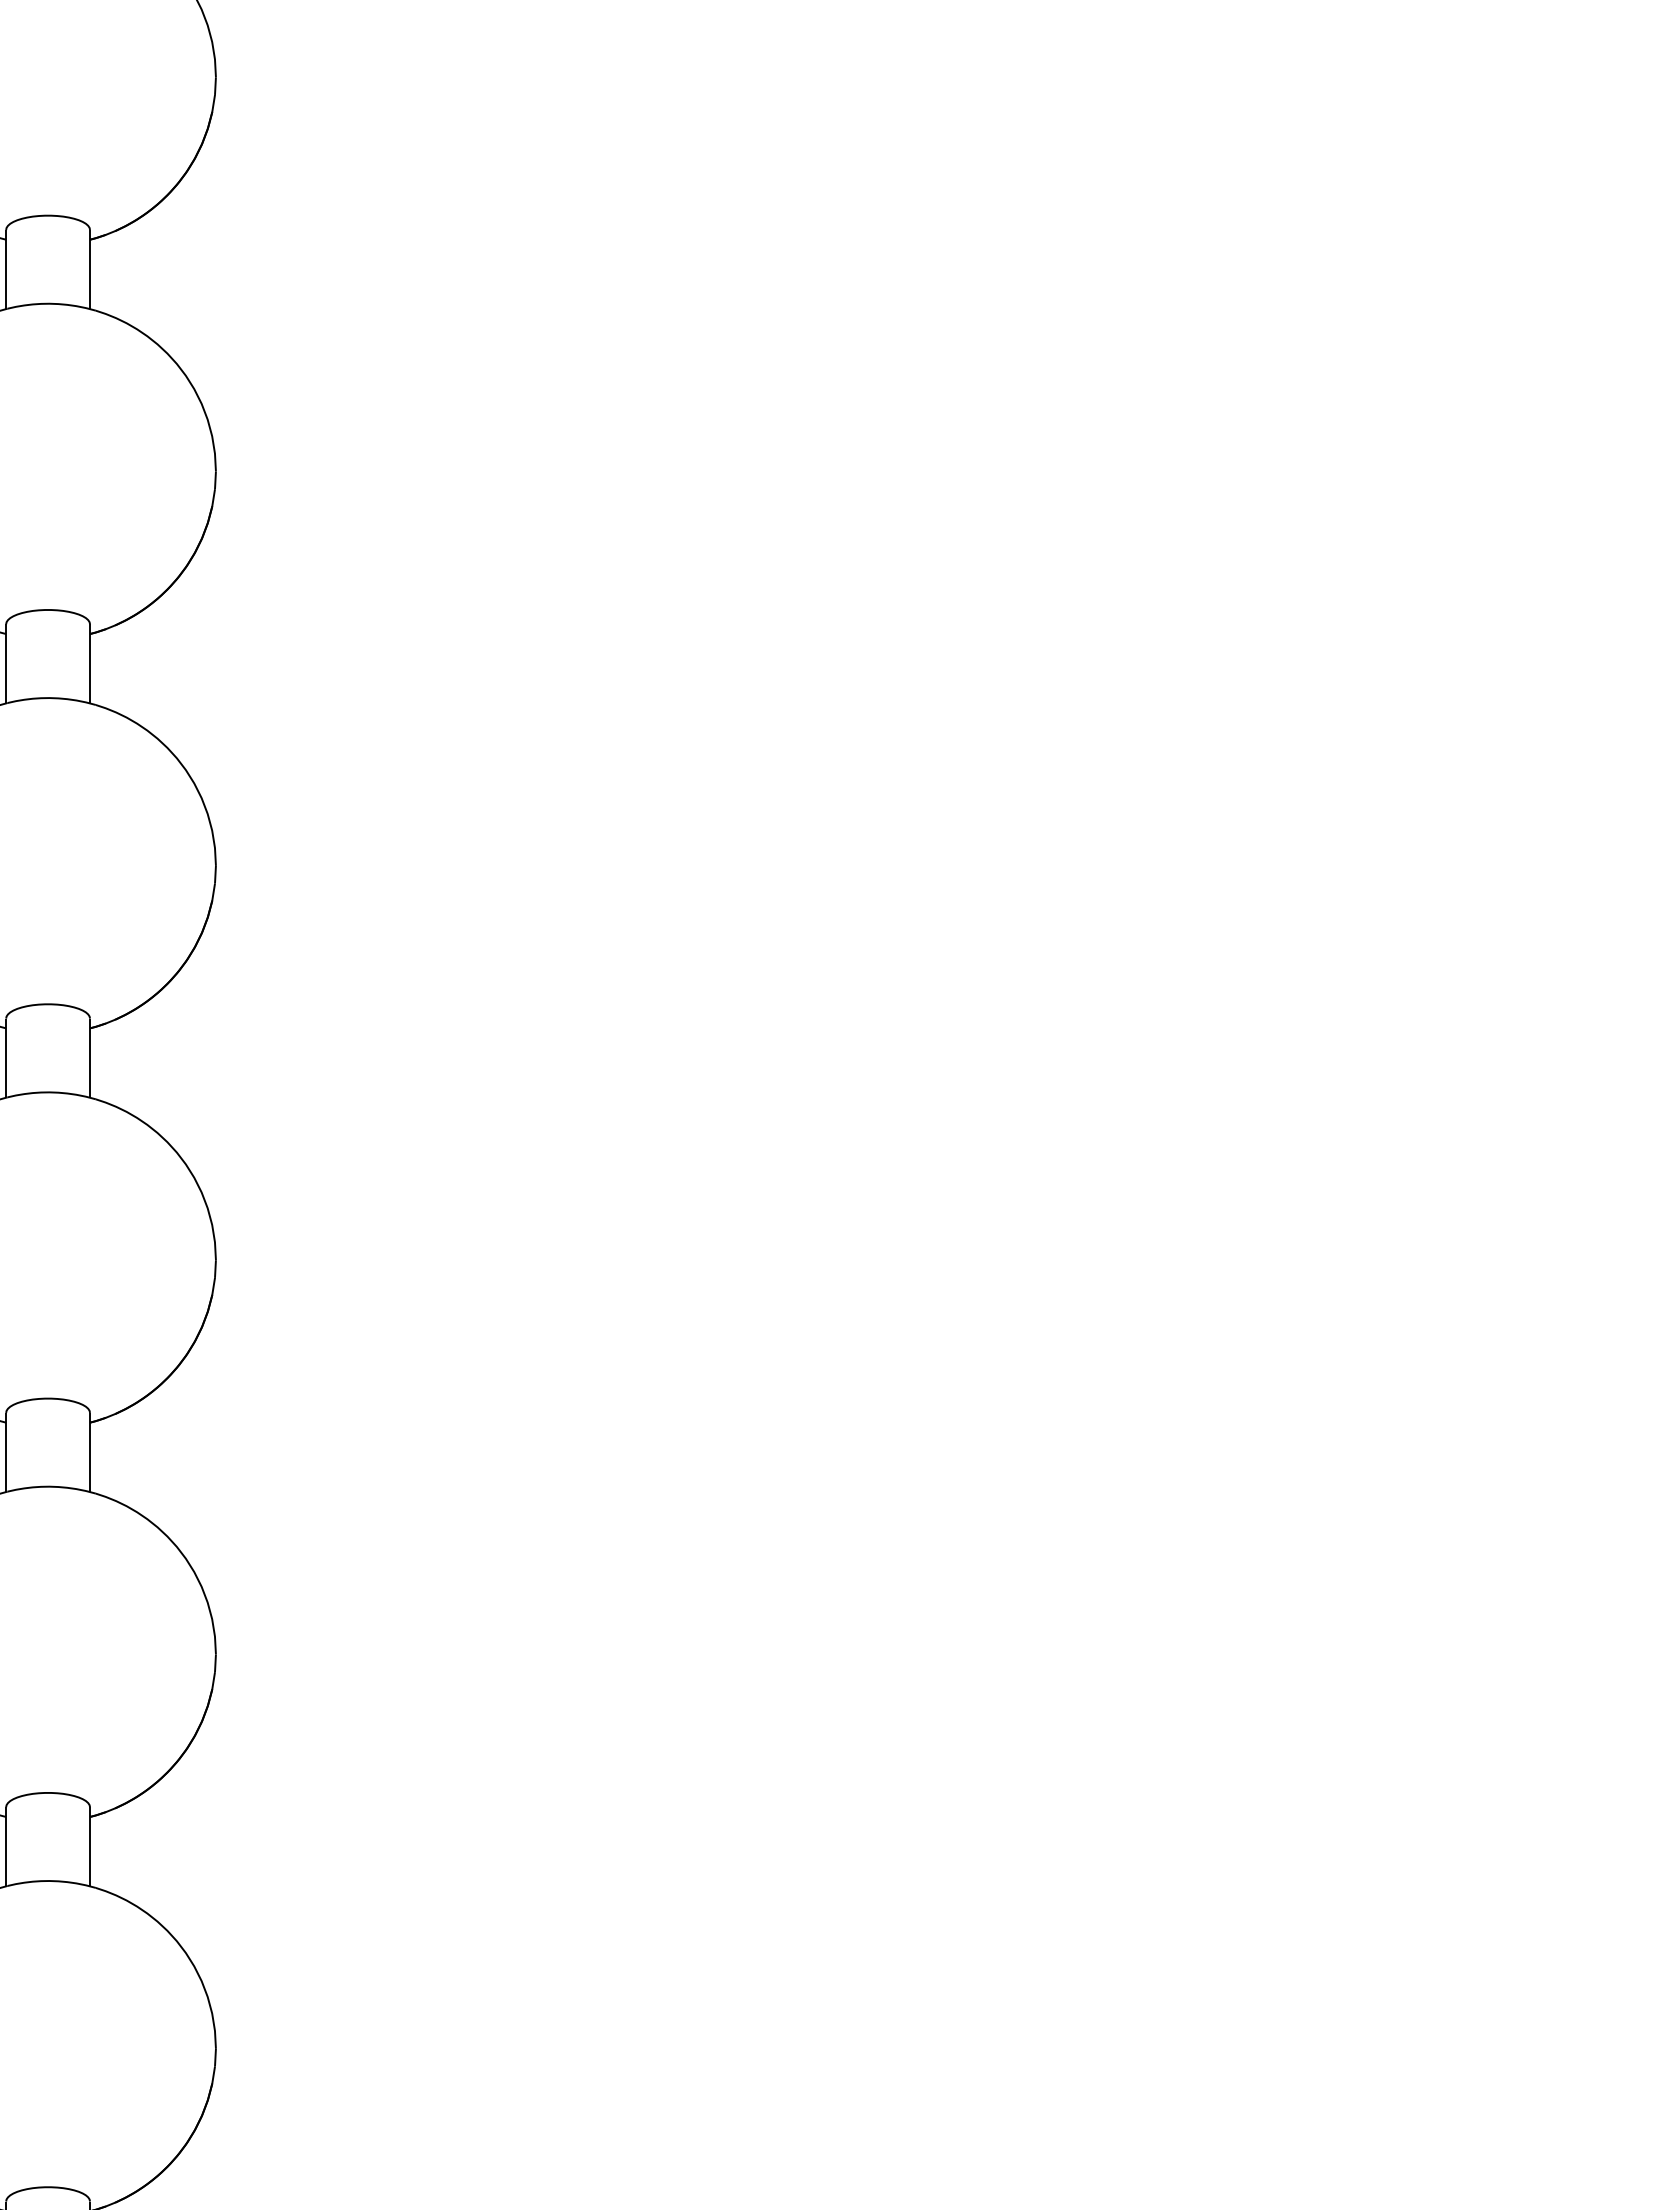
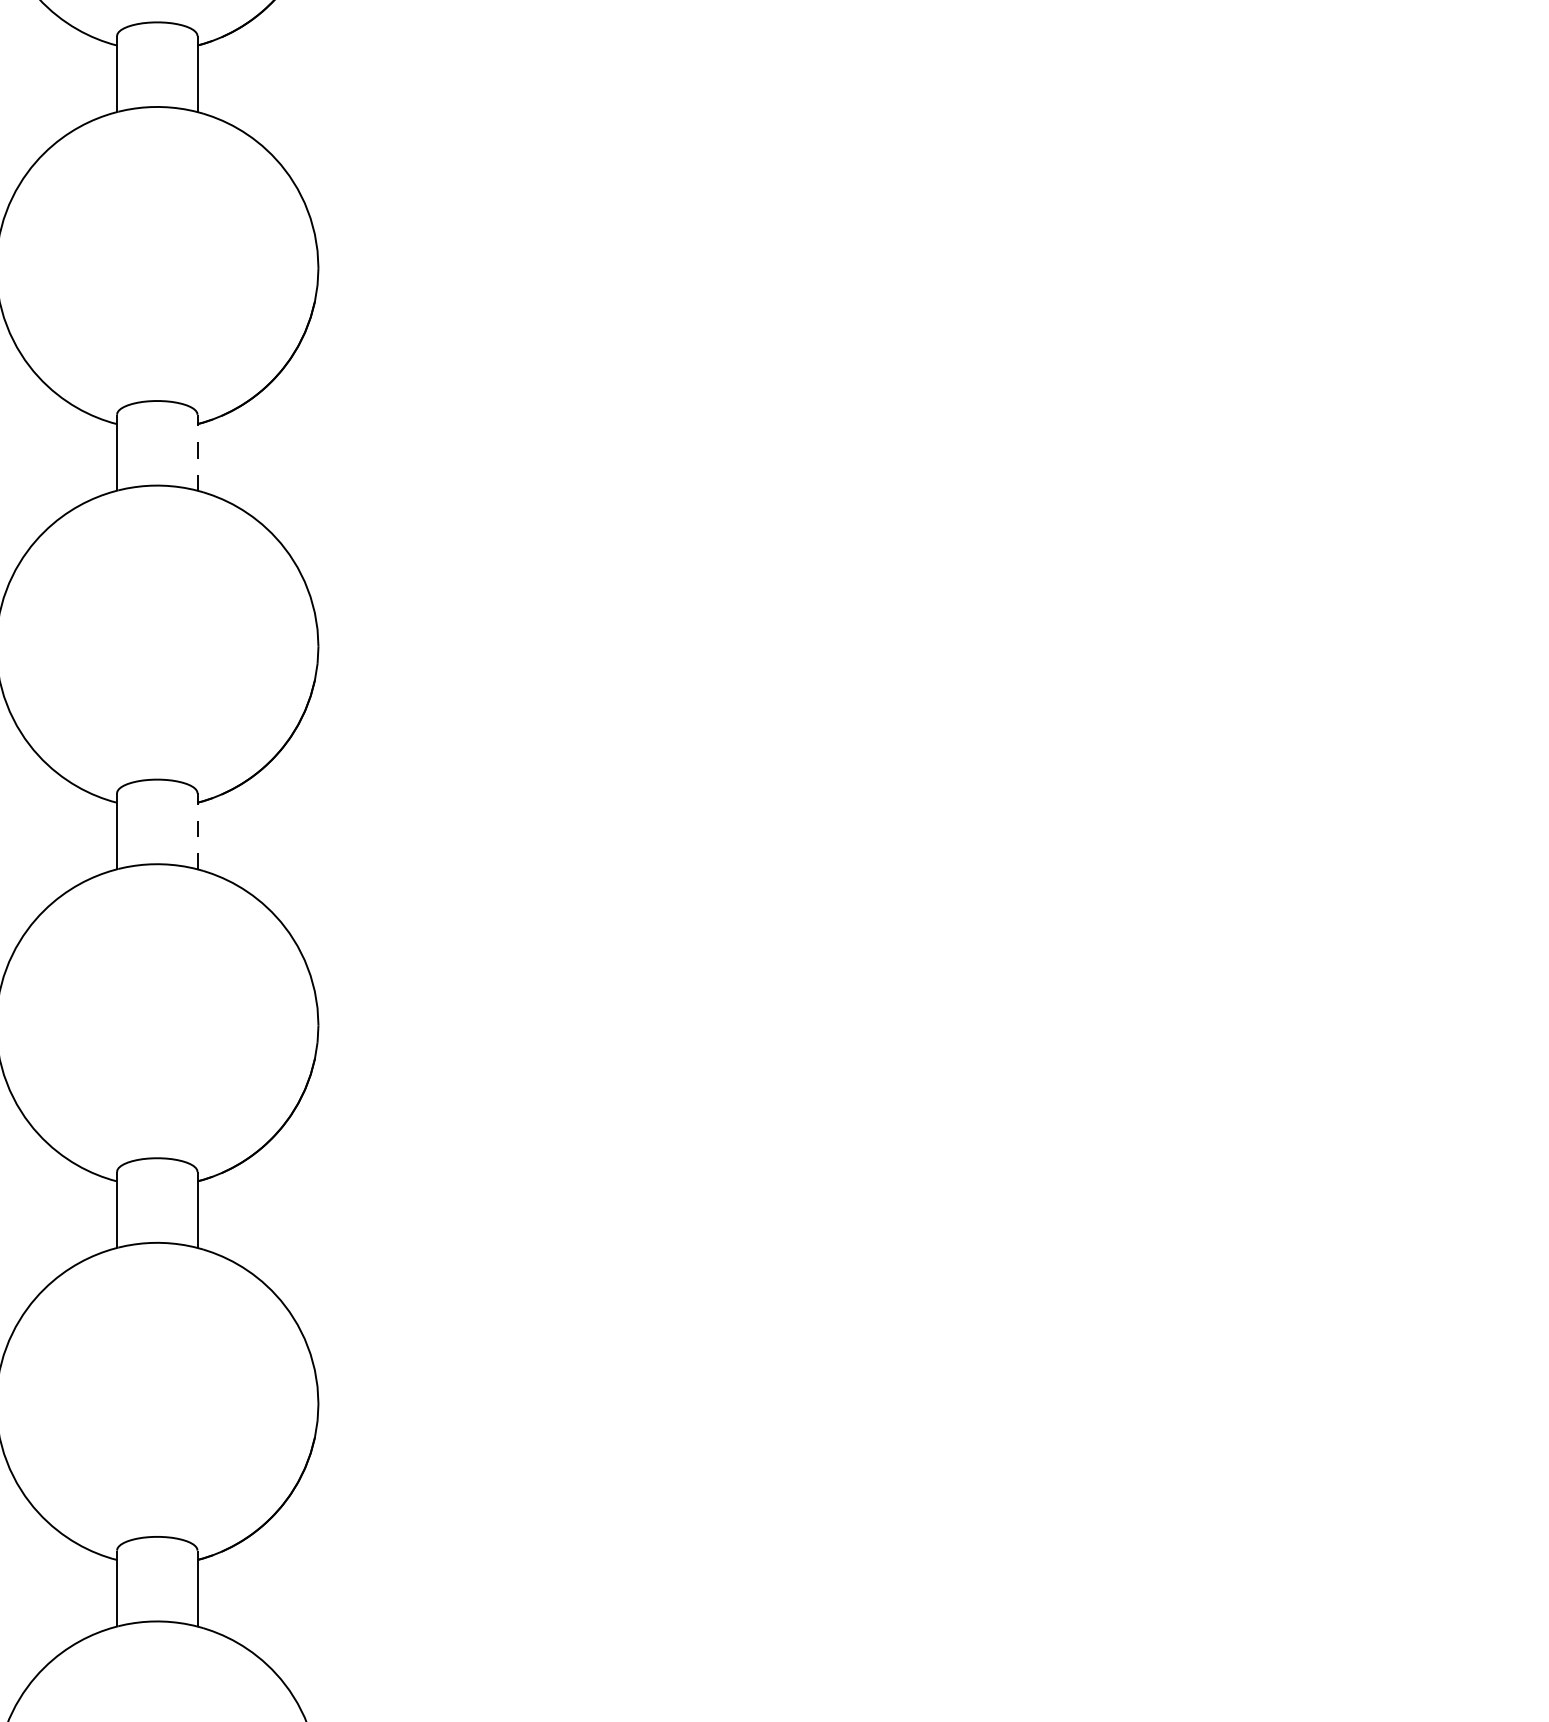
line: (90, 663) -> (198, 452), solid -> dashed
line: (90, 1058) -> (198, 831), solid -> dashed

